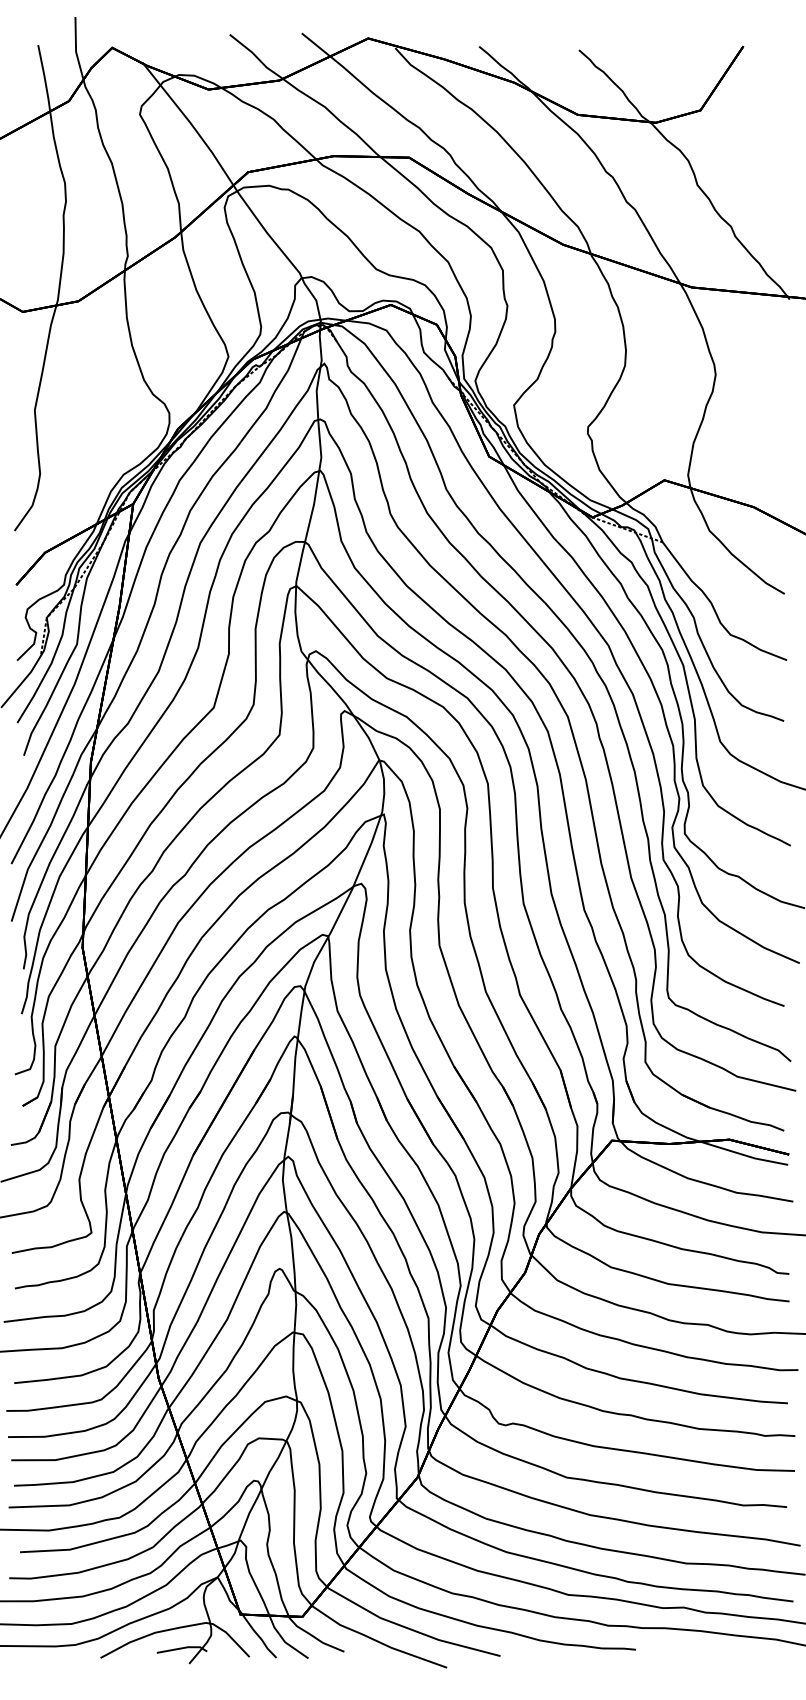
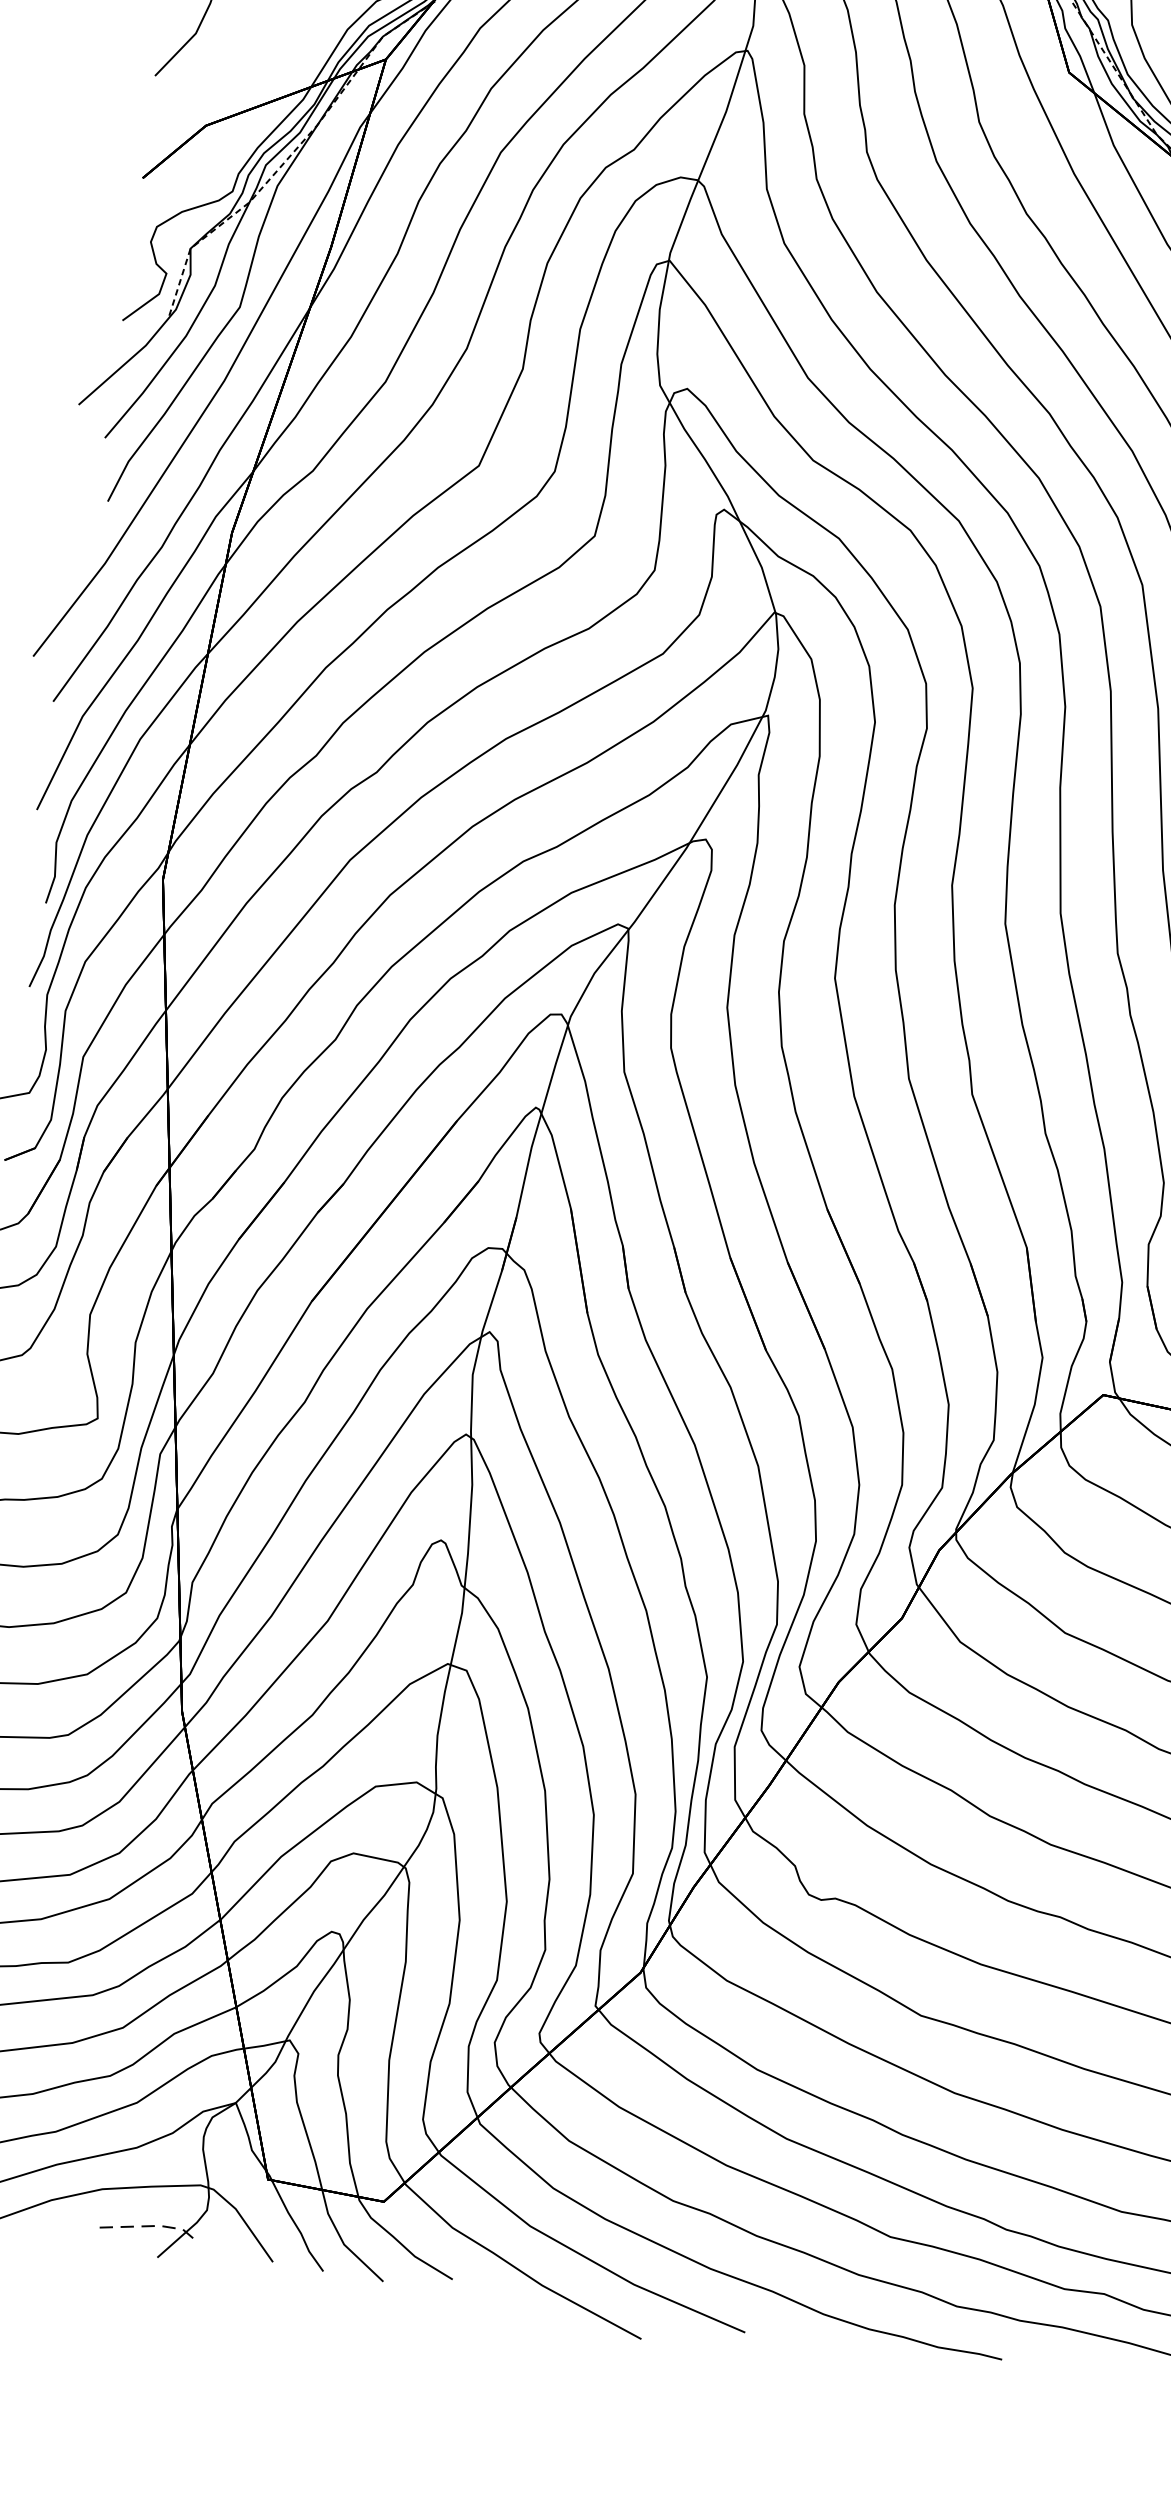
line: (184, 1647) -> (153, 2225), solid -> dashed

